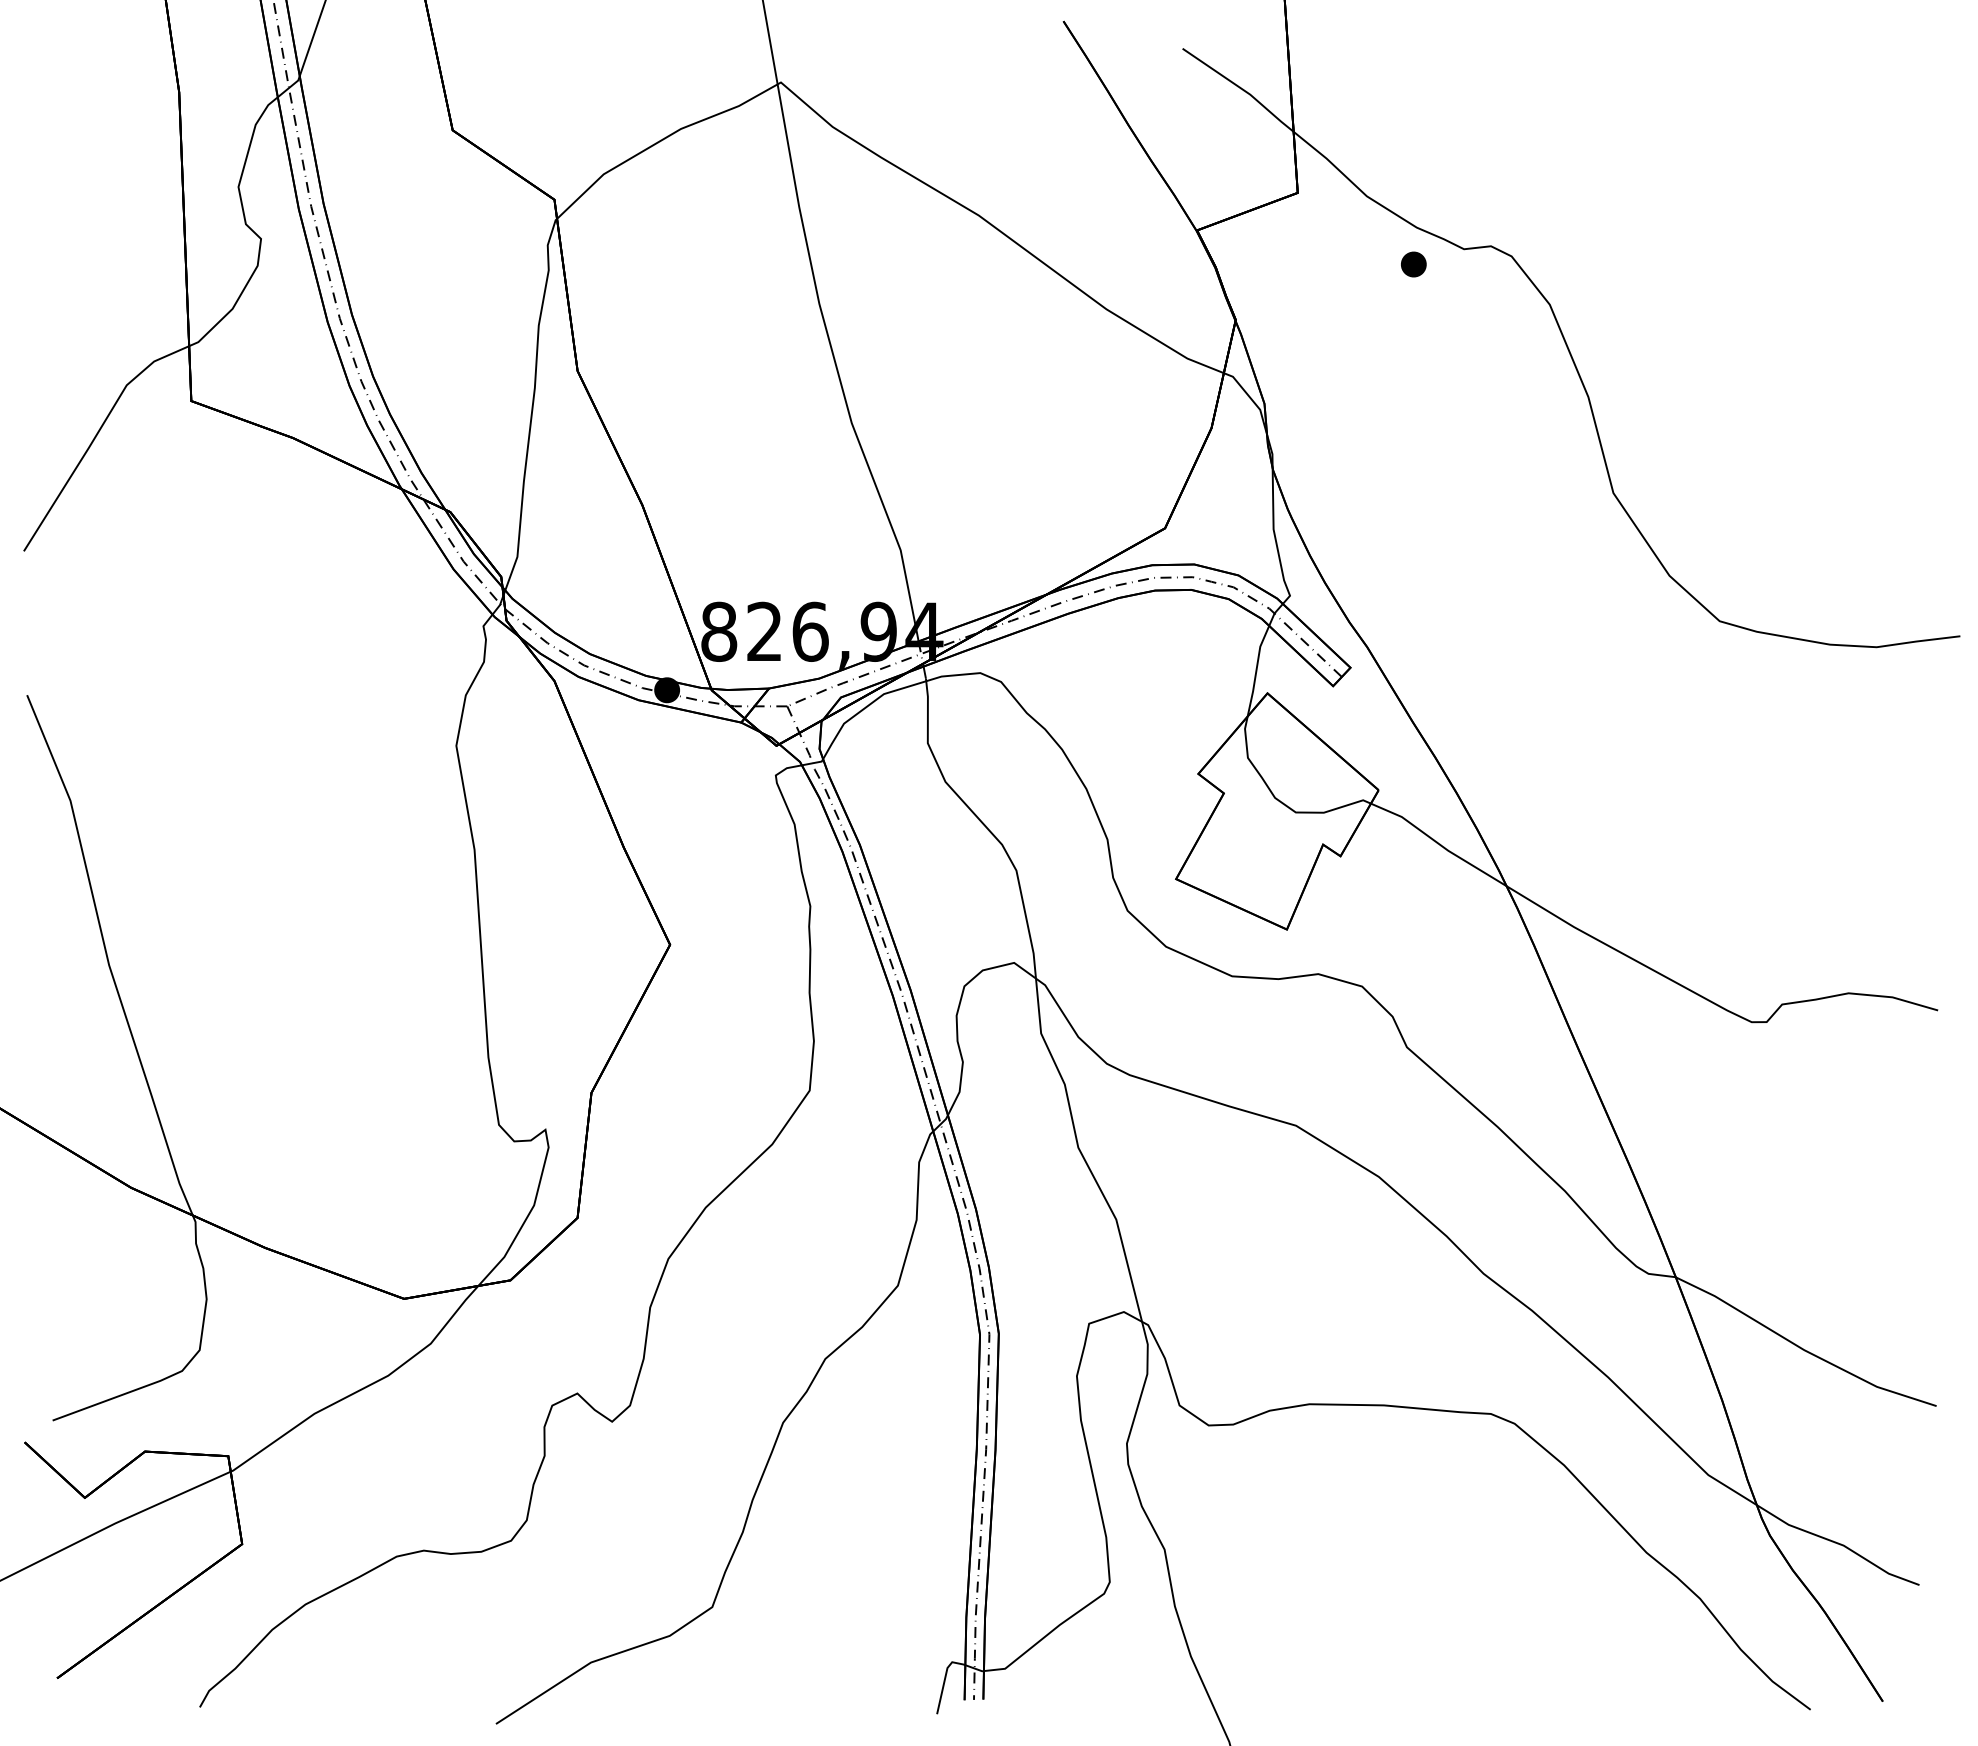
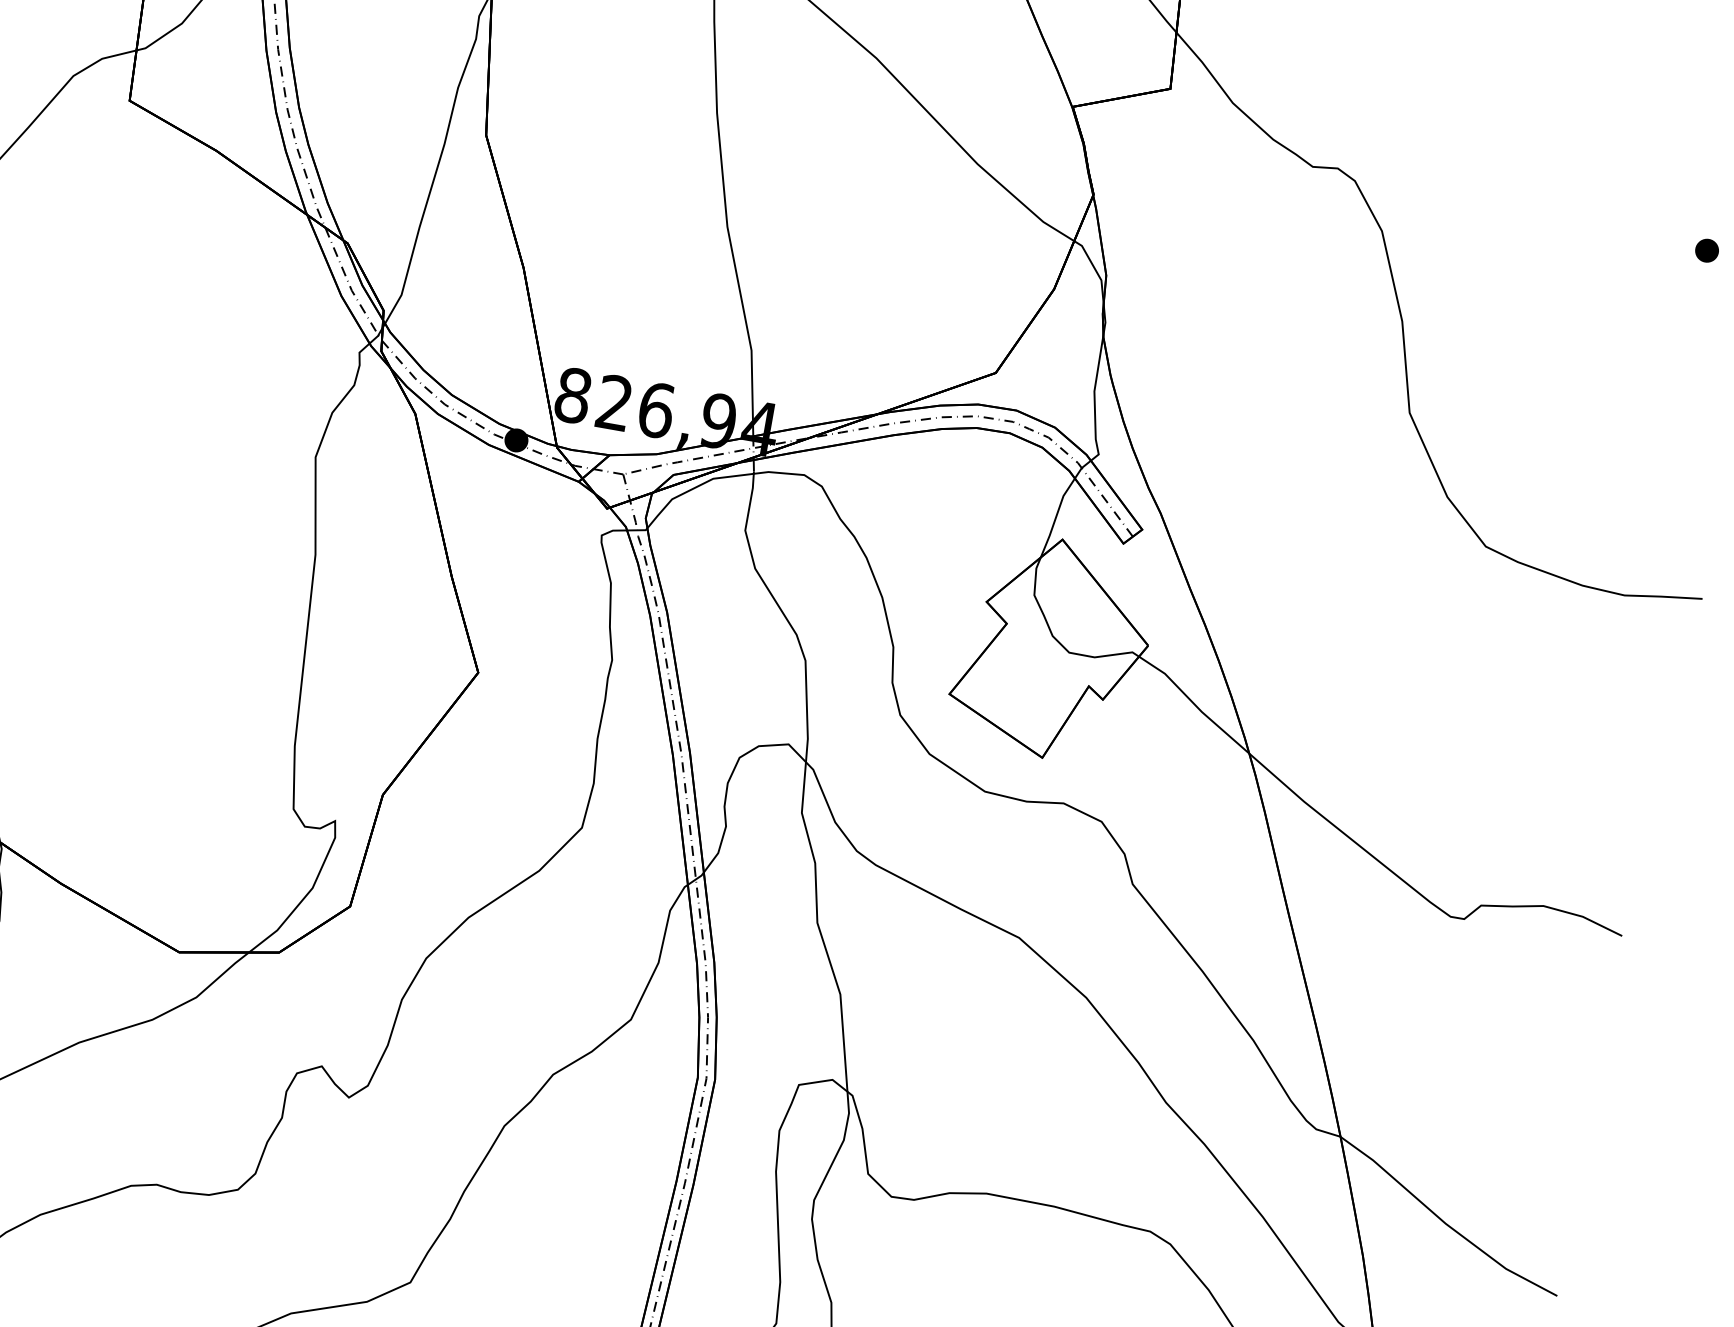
part: (1413, 264) -> (1706, 250), moved

